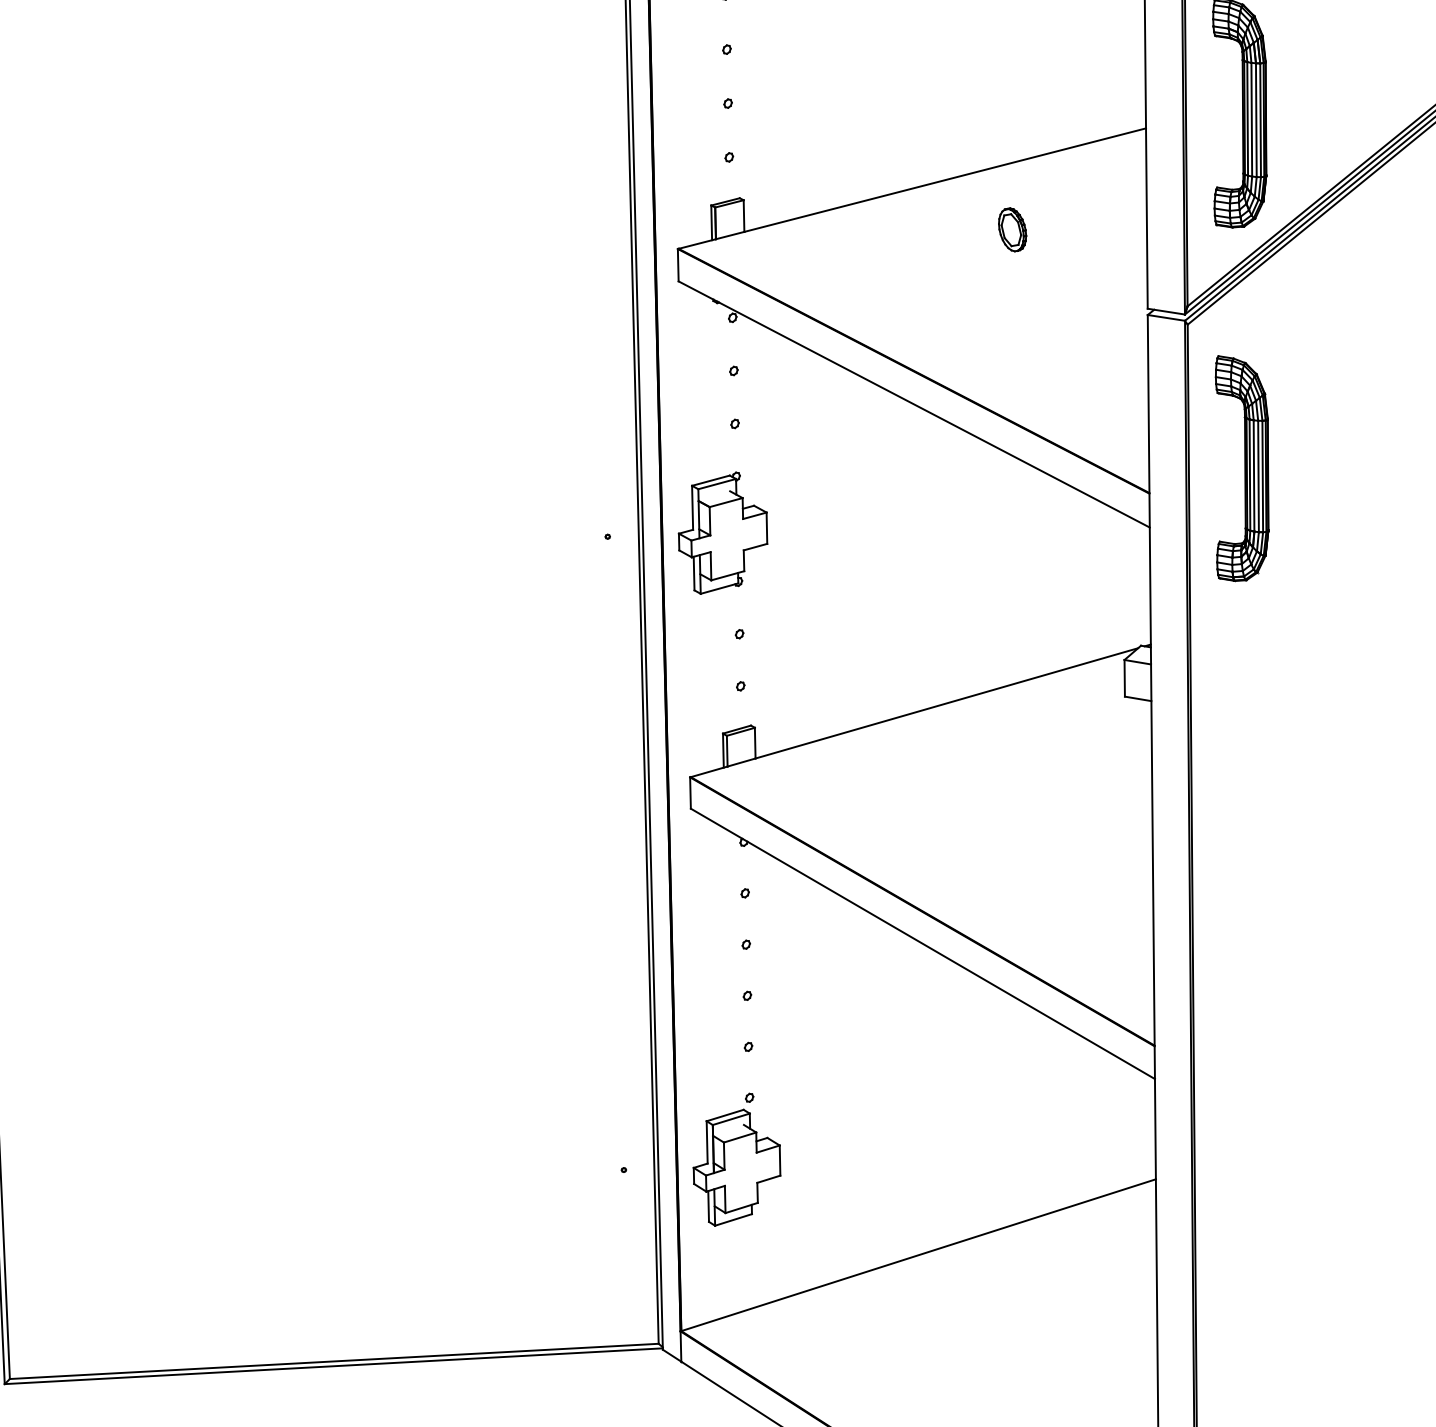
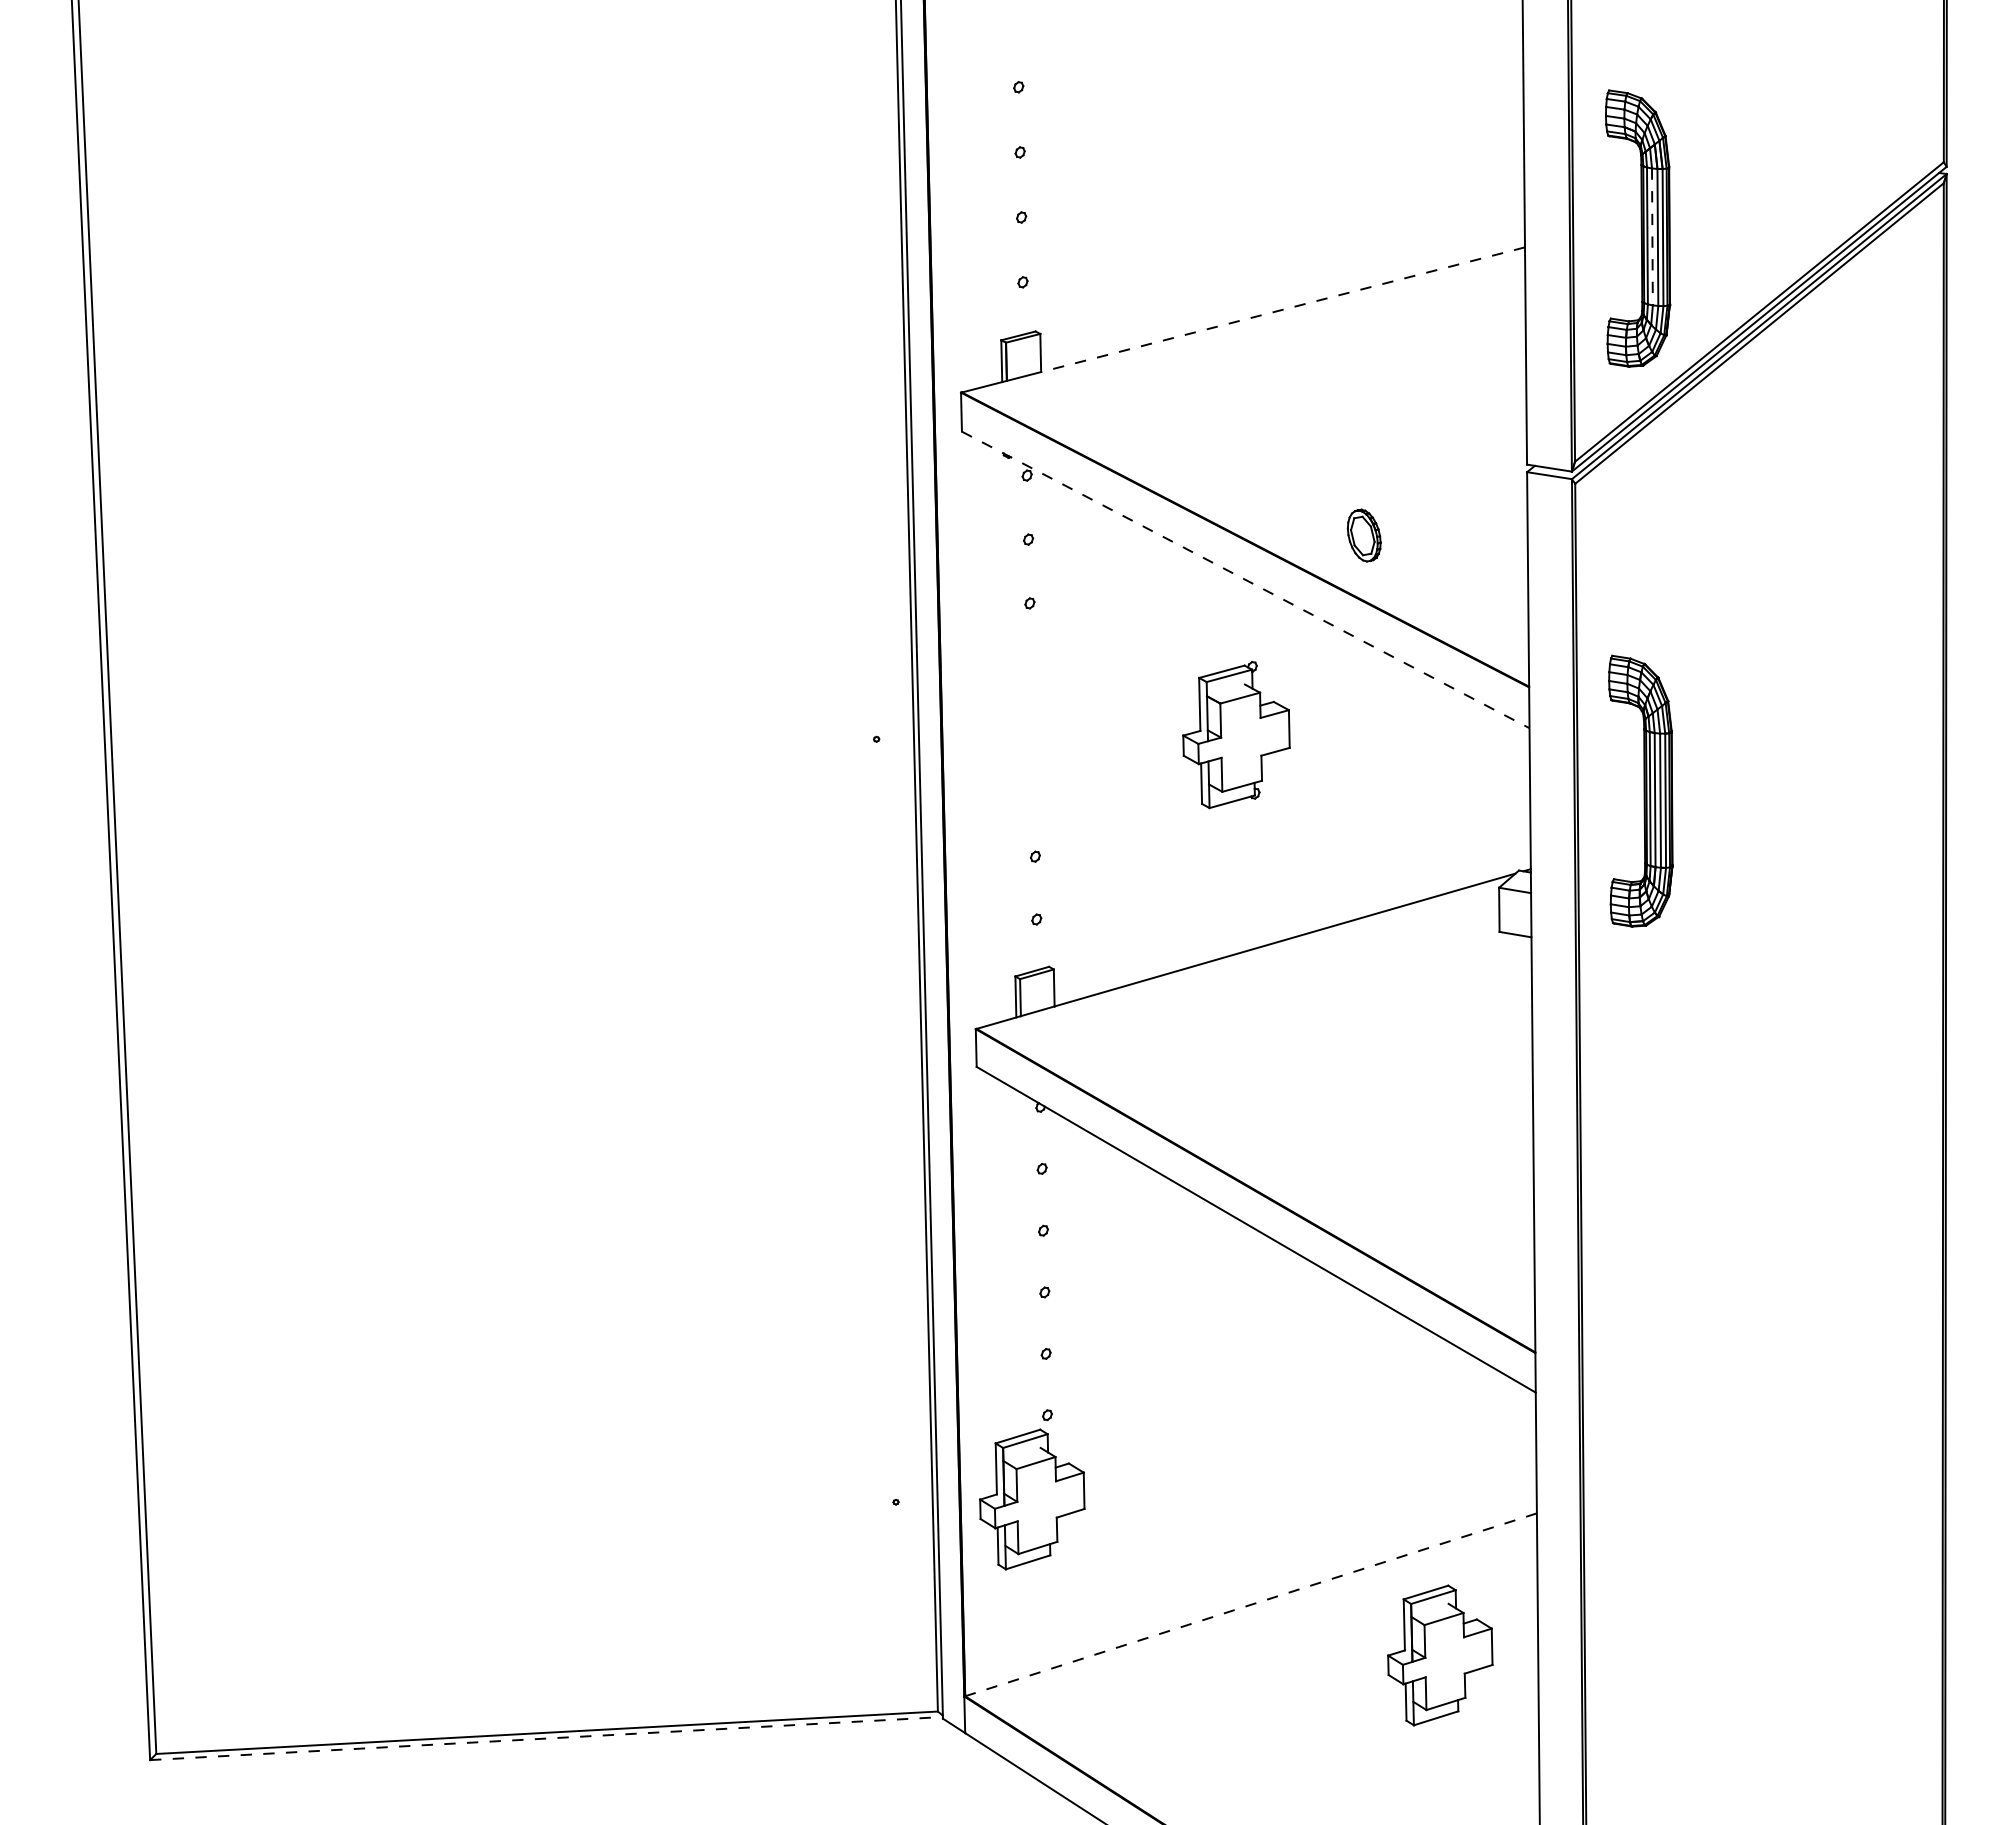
line: (1251, 120) -> (1652, 237), solid -> dashed
line: (945, 179) -> (1283, 309), solid -> dashed
part: (1011, 229) -> (1363, 535), moved
line: (914, 404) -> (1246, 580), solid -> dashed
part: (1241, 468) -> (1640, 790), moved
part: (723, 533) -> (1236, 735), moved
line: (918, 1254) -> (1250, 1604), solid -> dashed
part: (1075, 1297) -> (1440, 1655), added
line: (333, 1366) -> (546, 1738), solid -> dashed

